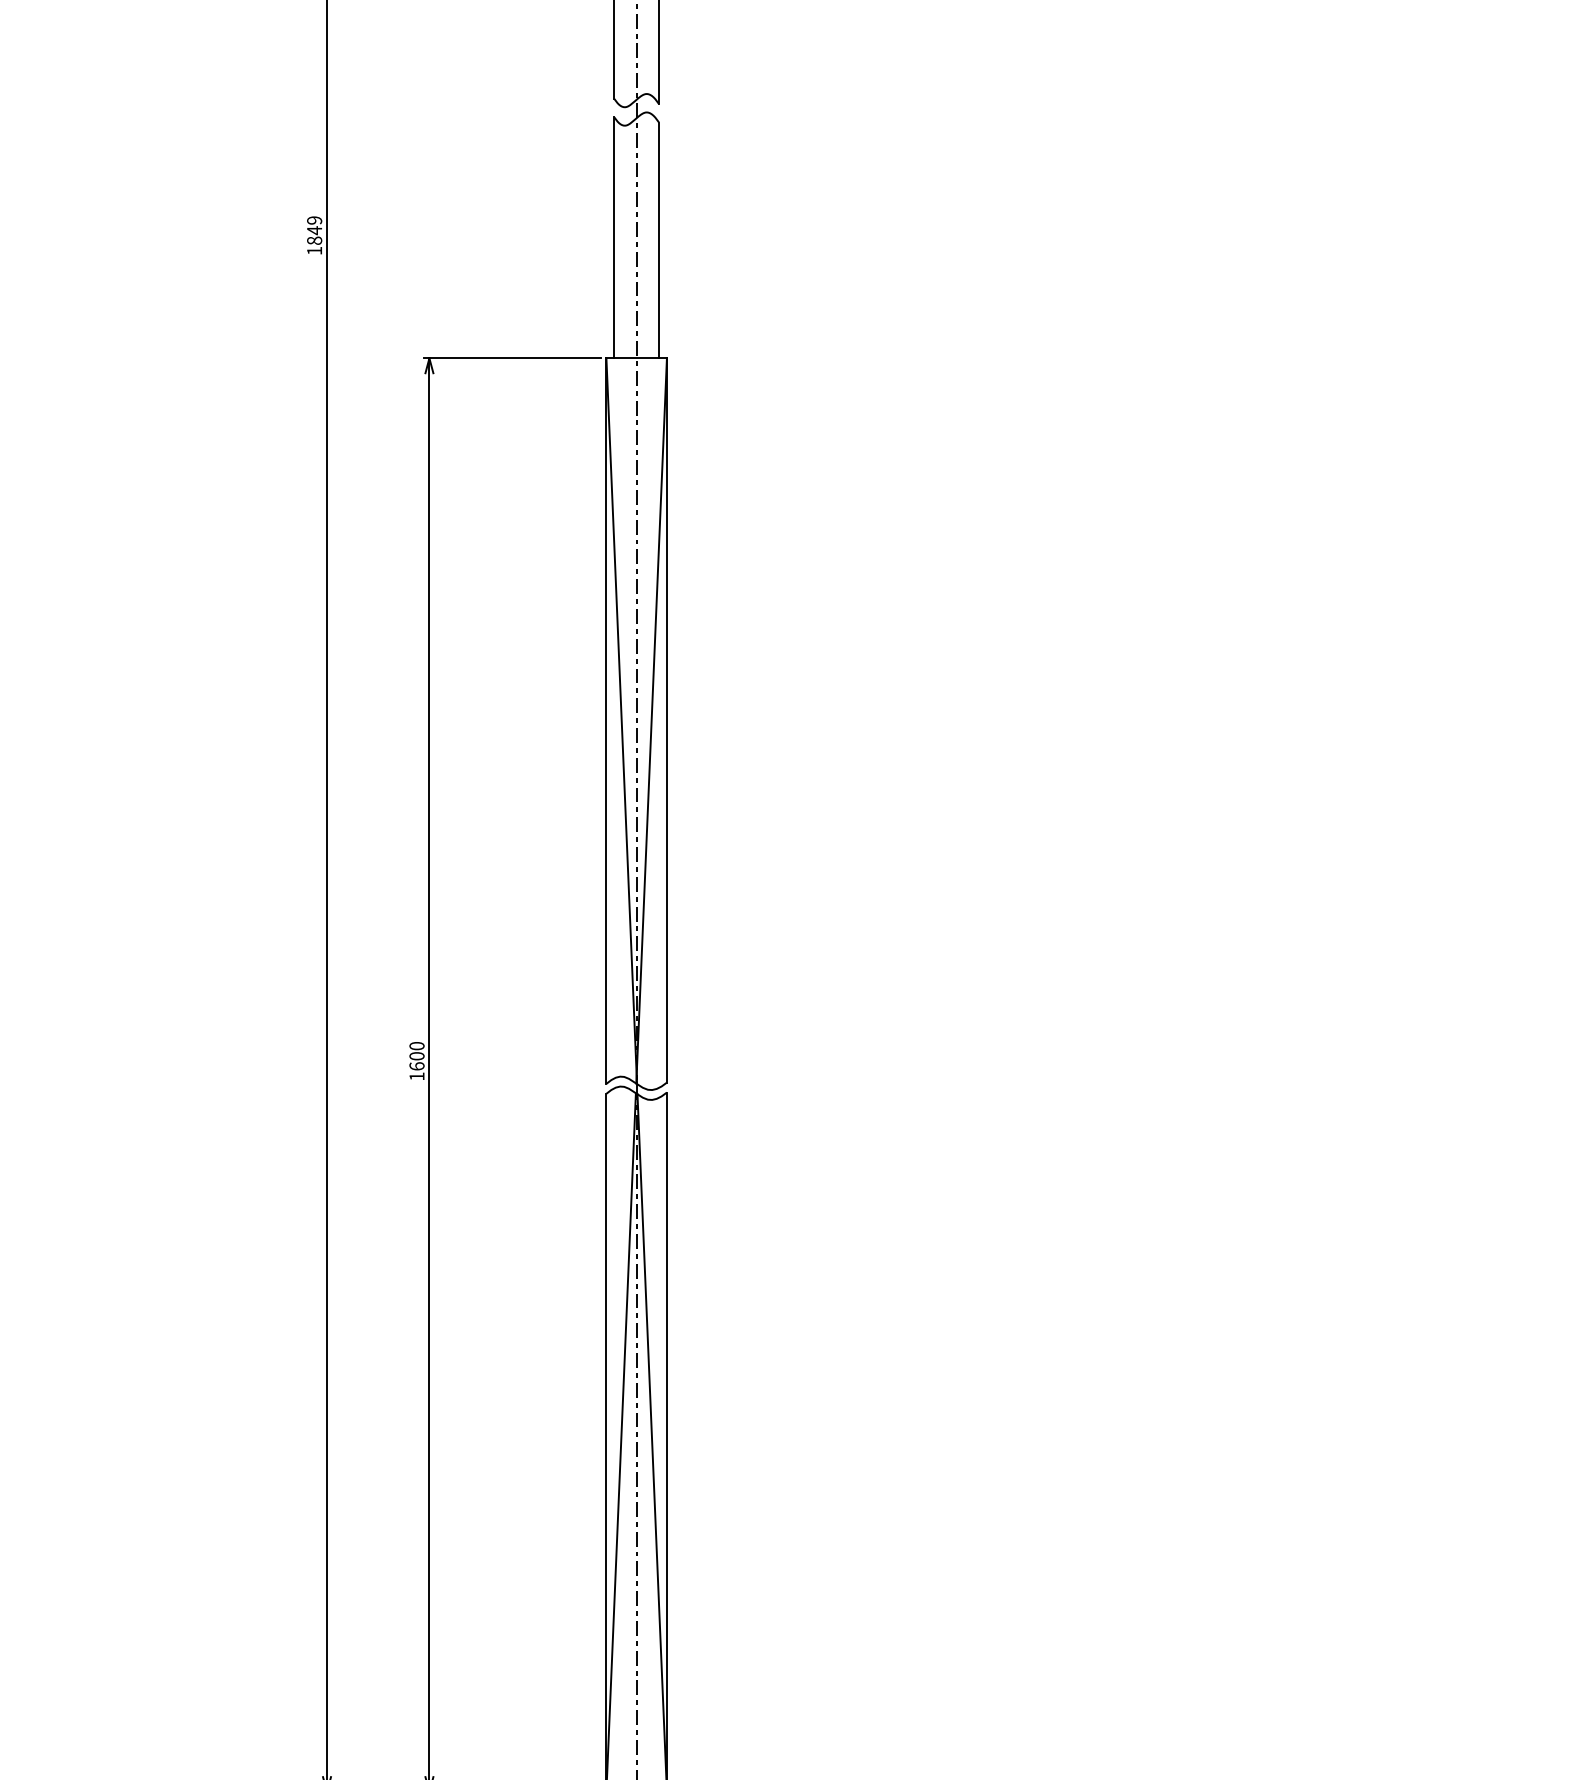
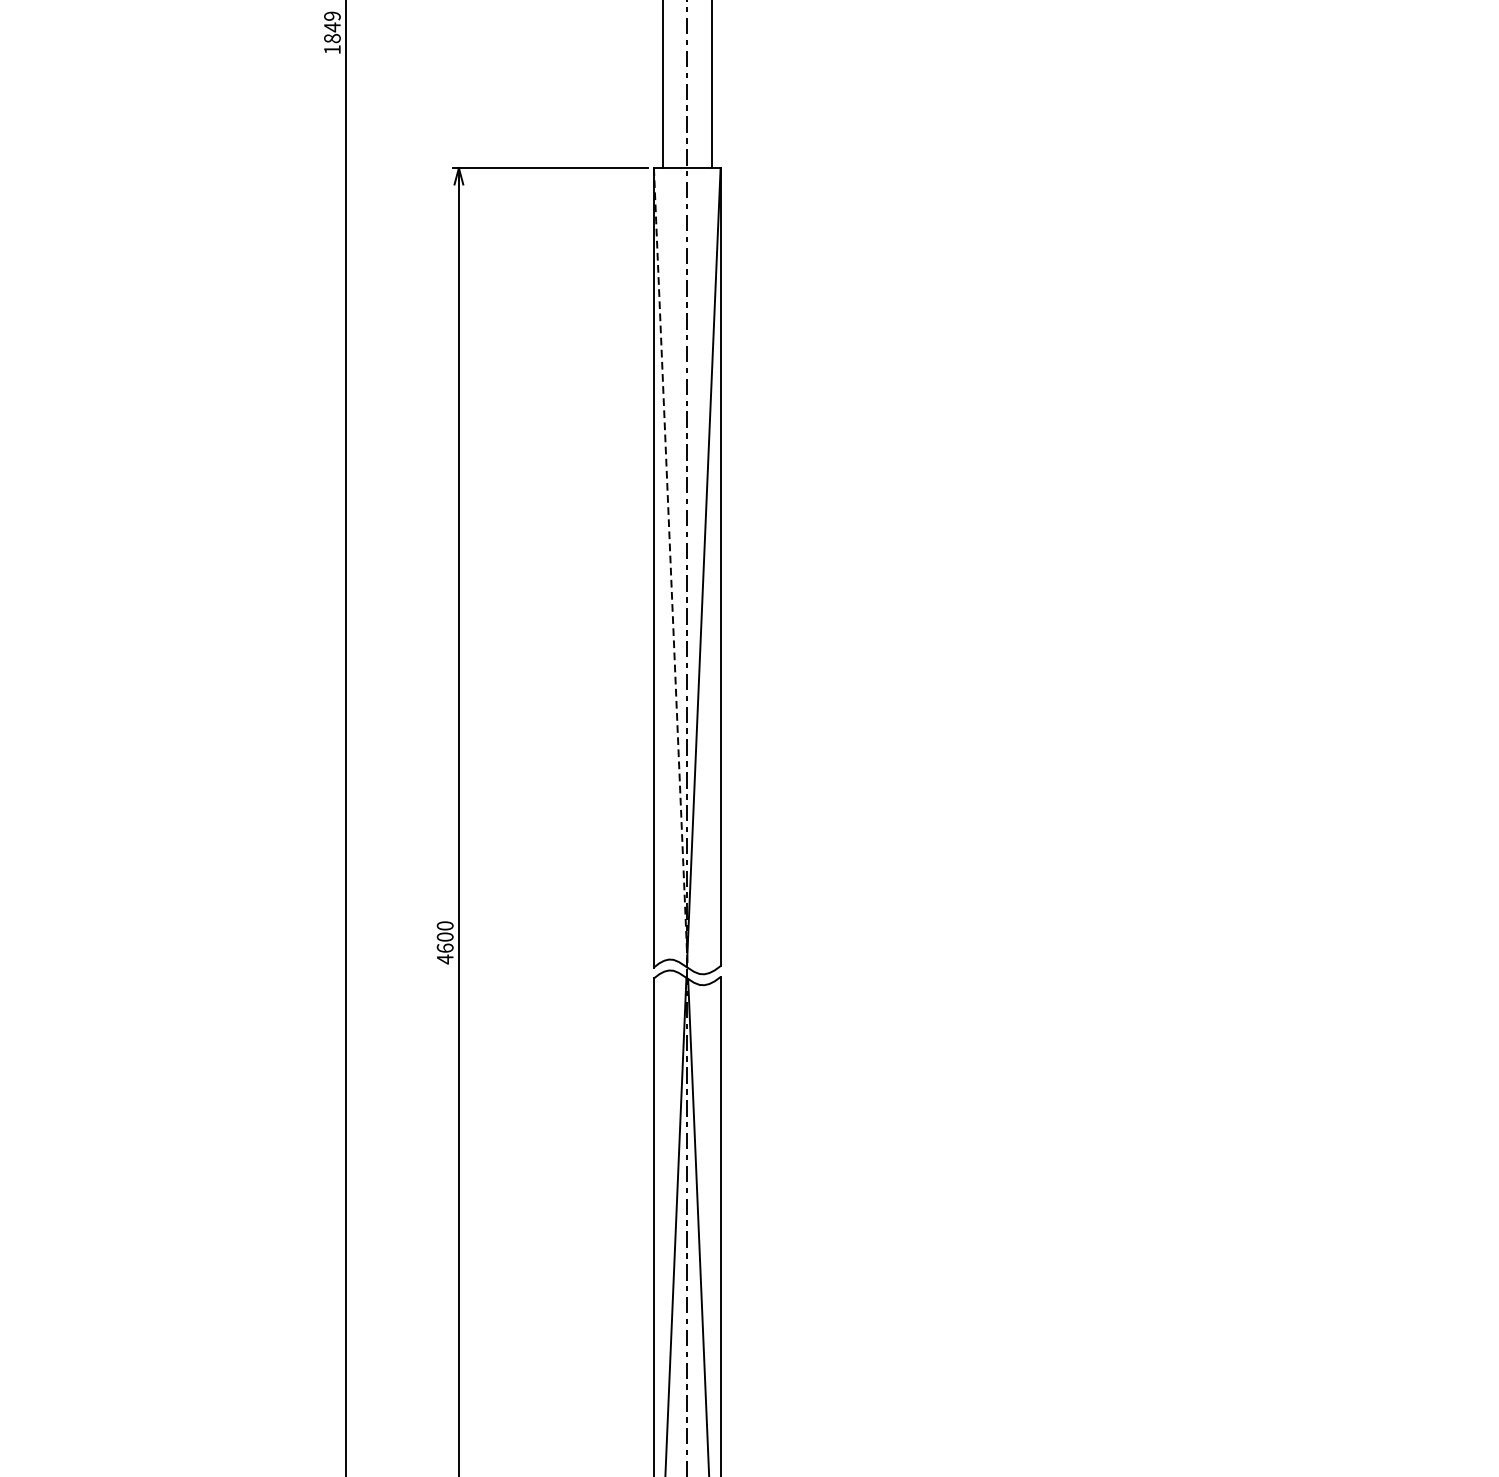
line: (621, 721) -> (670, 568), solid -> dashed
text: (416, 1076) -> (444, 959), 1600 -> 4600

